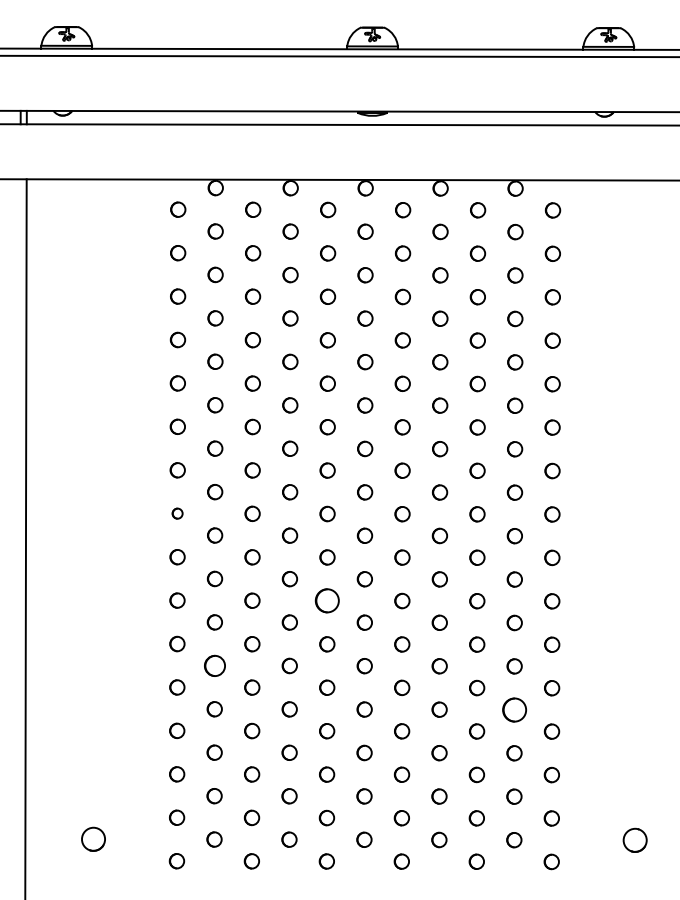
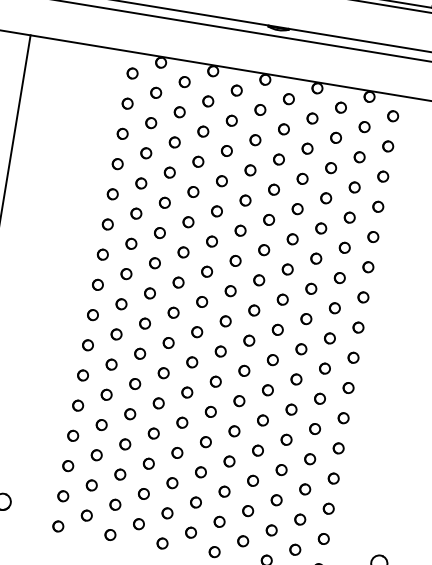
part: (177, 513) -> (97, 284), size x1.43
part: (327, 600) -> (192, 362), size x0.62
part: (214, 665) -> (106, 394), size x0.71
part: (514, 709) -> (310, 458), size x0.62

